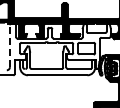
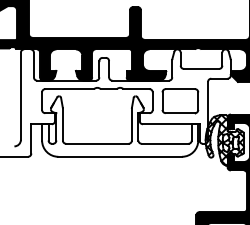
line: (9, 46) -> (19, 96), dashed -> solid

